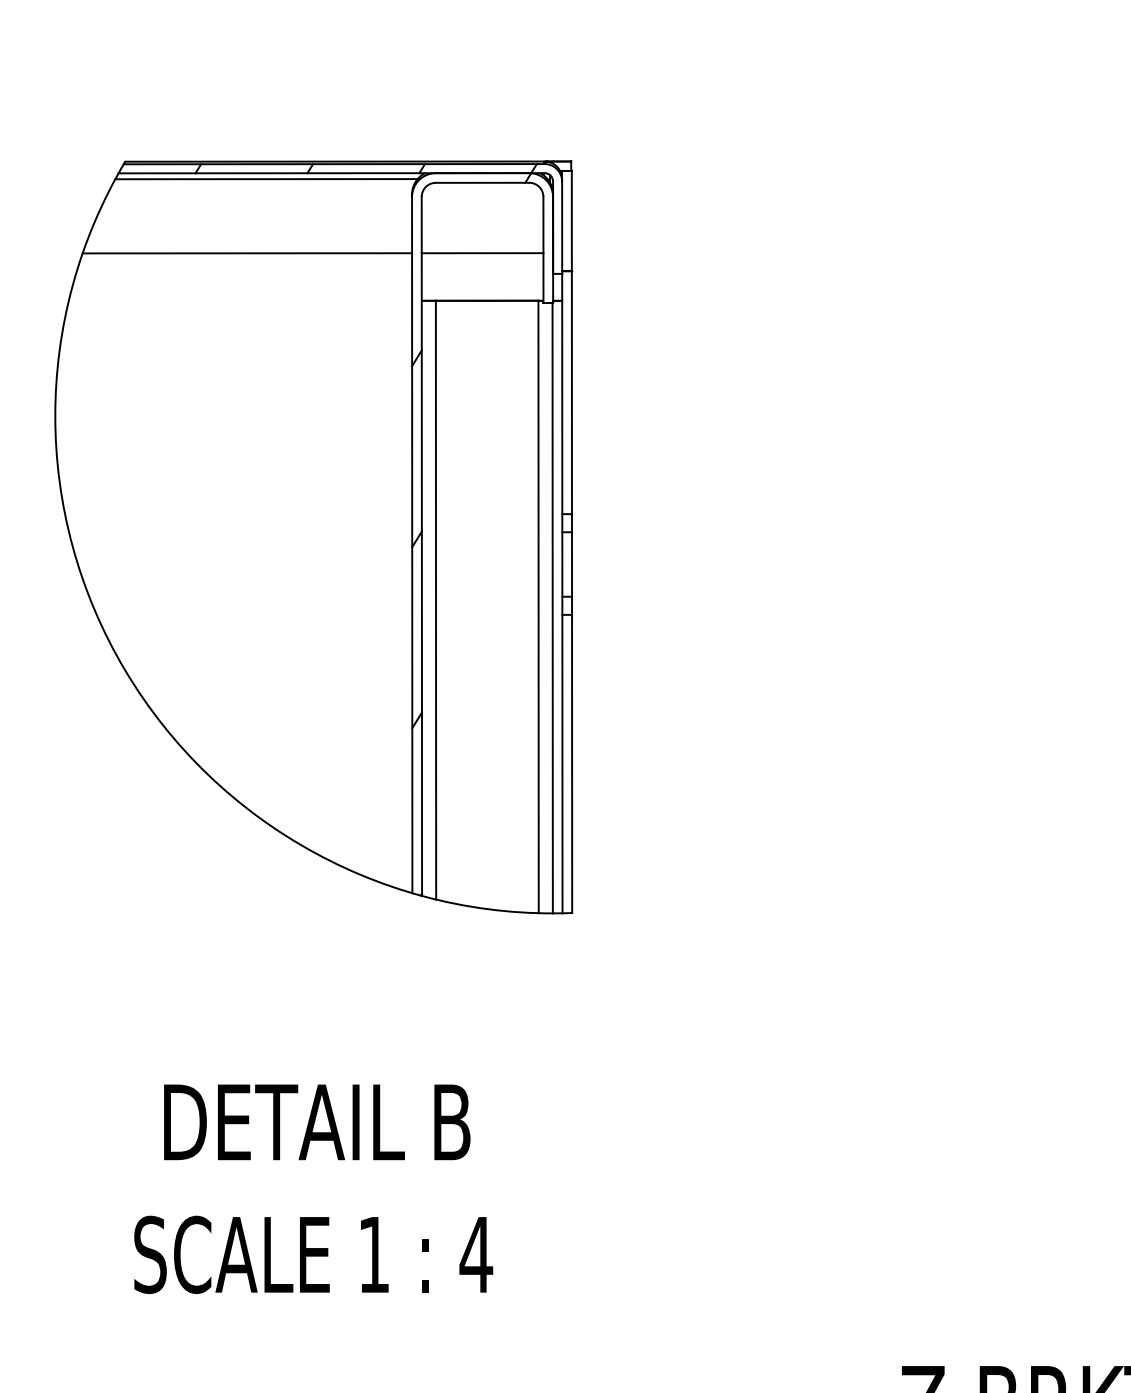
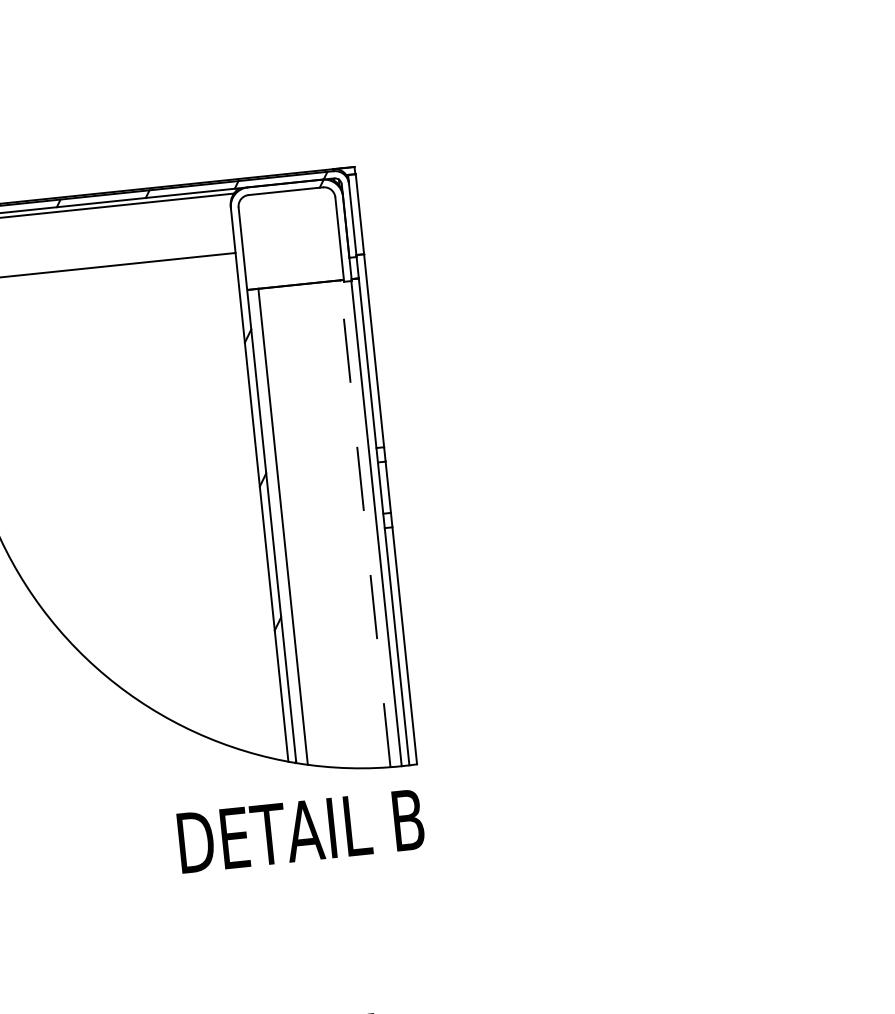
line: (482, 253) -> (291, 247), removed
line: (538, 606) -> (365, 523), solid -> dashed
text: (317, 1122) -> (301, 831), moved

